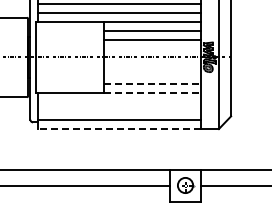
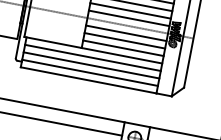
line: (152, 48) -> (129, 18), added
line: (152, 66) -> (126, 33), added
line: (152, 75) -> (124, 40), added
line: (152, 84) -> (123, 48), dashed -> solid
line: (152, 93) -> (122, 55), dashed -> solid
line: (119, 102) -> (93, 58), added
line: (119, 111) -> (91, 65), added
line: (118, 129) -> (87, 80), dashed -> solid

